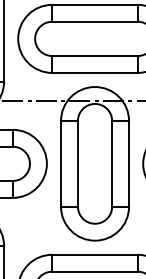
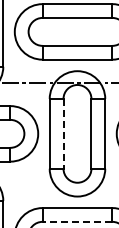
line: (77, 163) -> (63, 133), solid -> dashed
line: (95, 271) -> (77, 221), solid -> dashed

